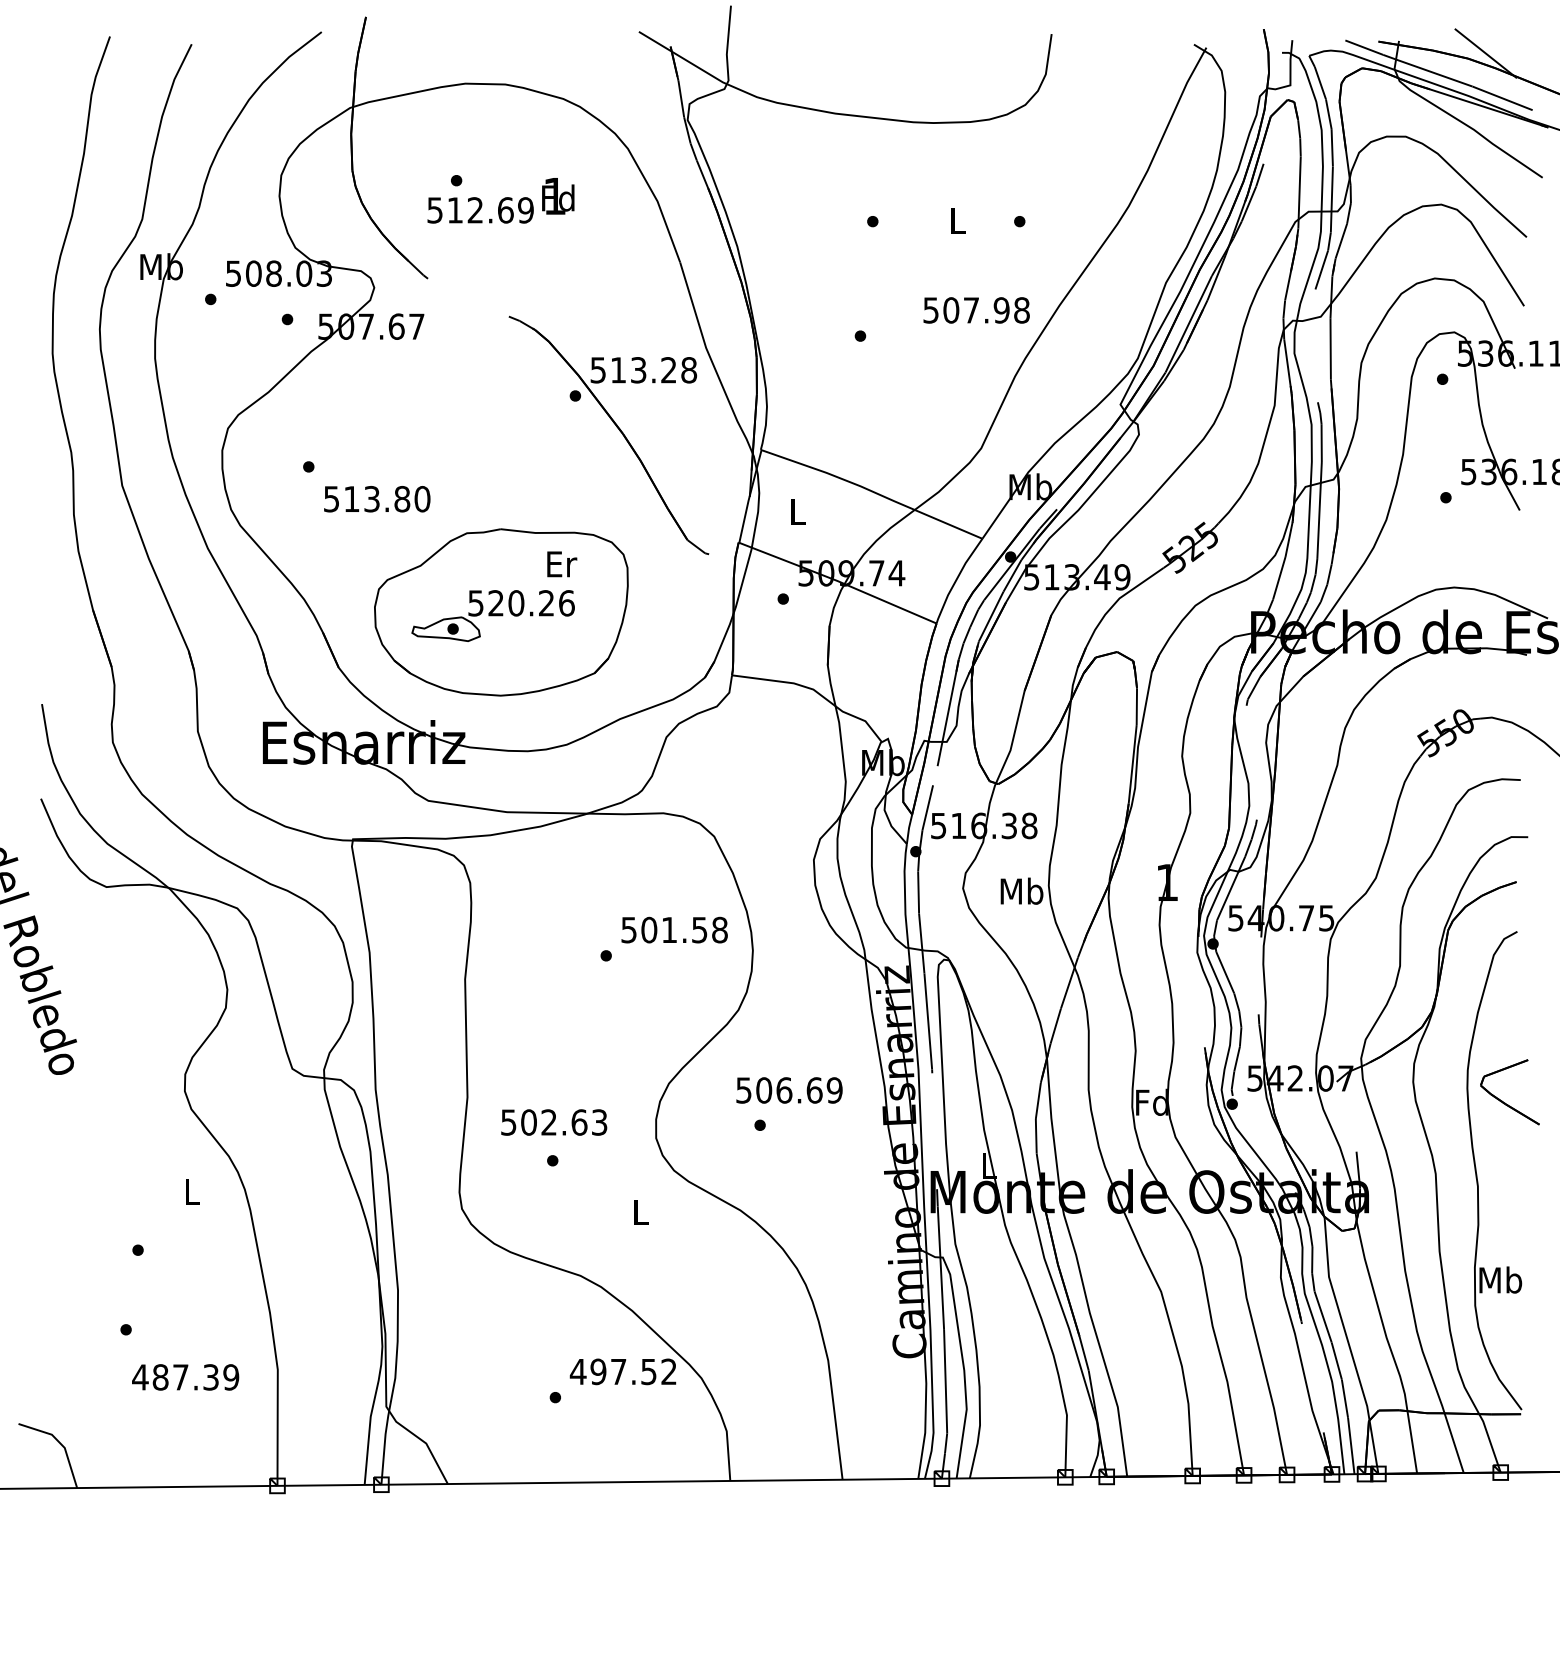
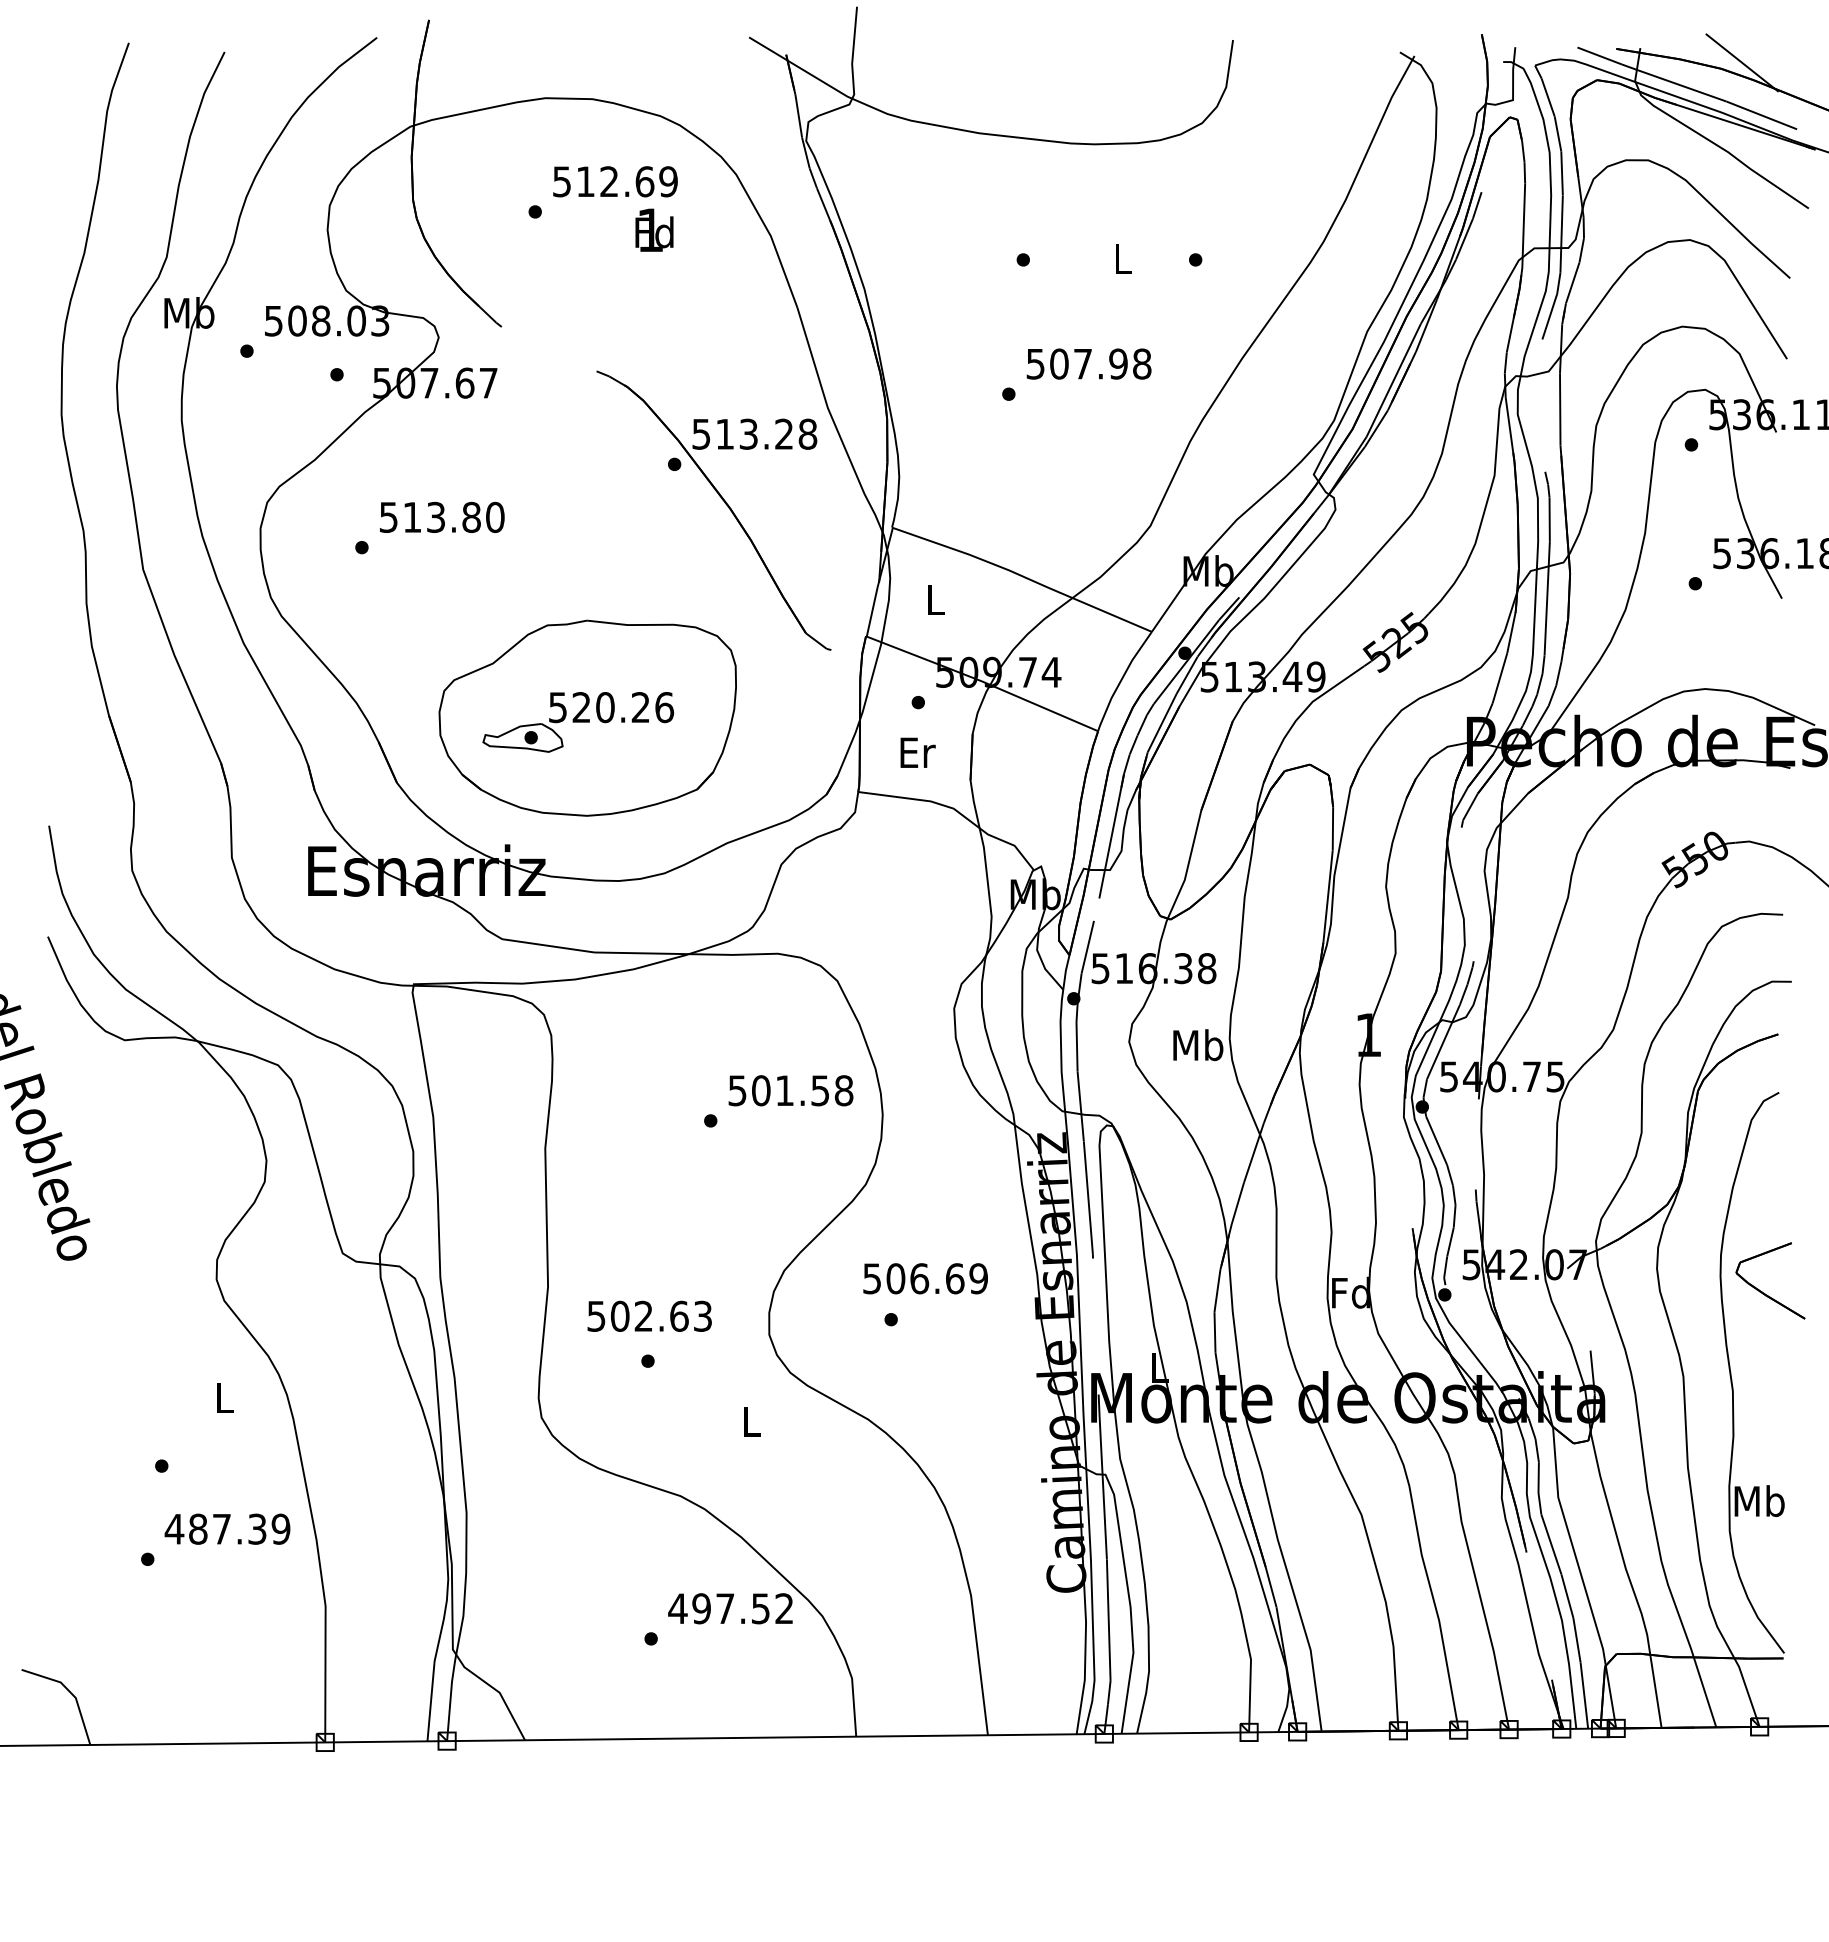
text: (480, 210) -> (615, 181), moved
text: (976, 309) -> (1088, 363), moved
text: (377, 498) -> (442, 516), moved
text: (561, 564) -> (917, 752), moved
text: (185, 1376) -> (227, 1528), moved

